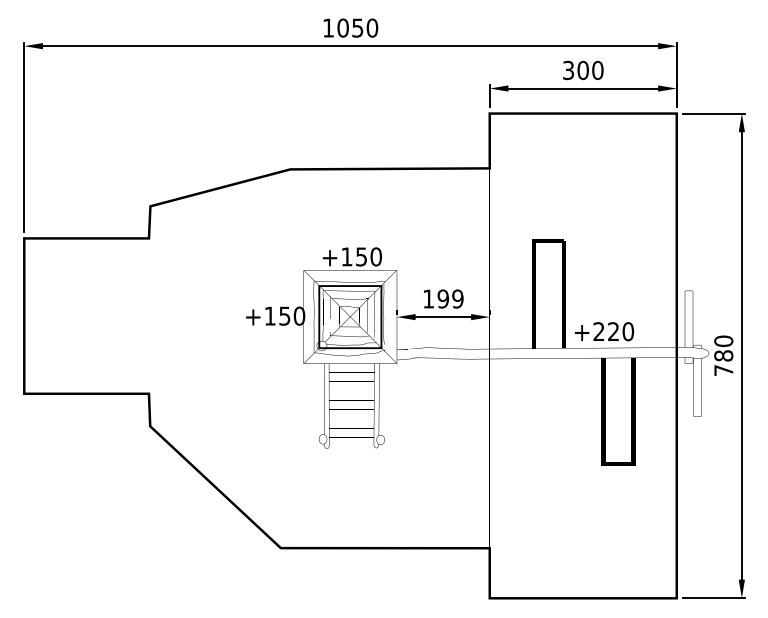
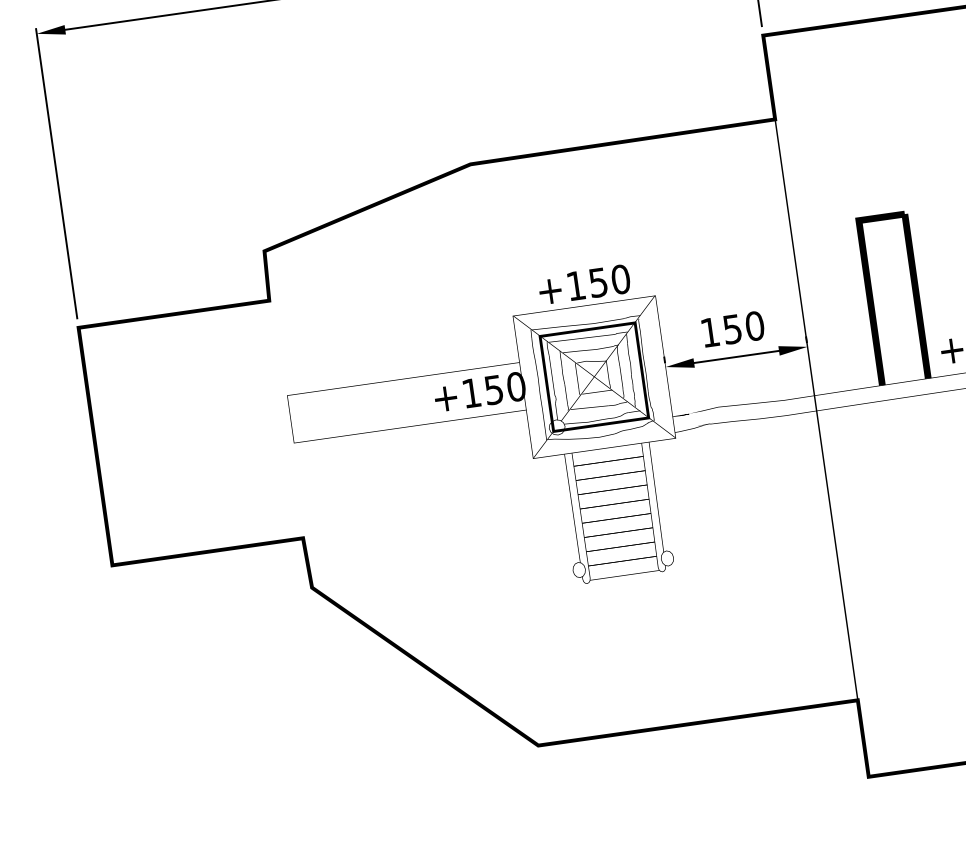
text: (450, 298) -> (743, 326), 199 -> 150

